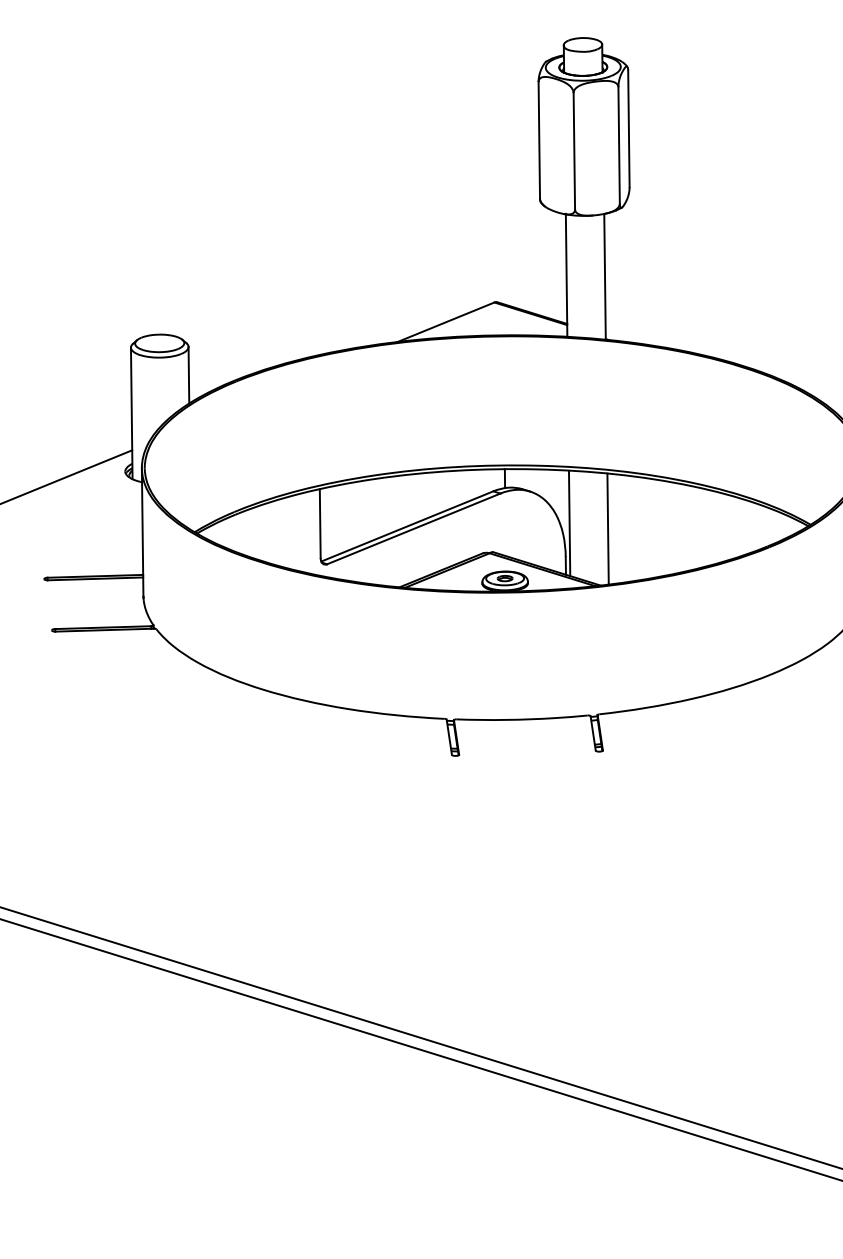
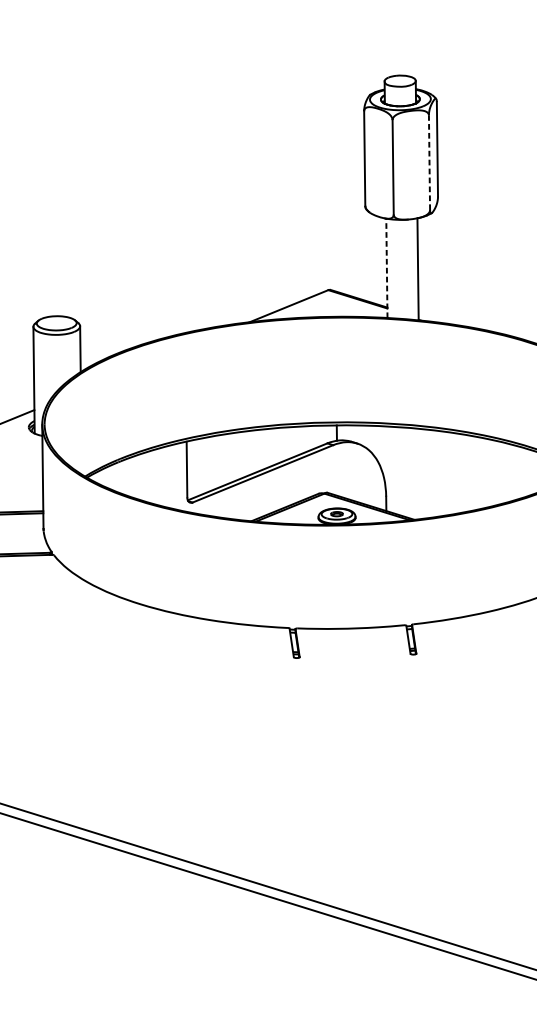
line: (619, 144) -> (429, 161), solid -> dashed
line: (566, 275) -> (386, 268), solid -> dashed
line: (569, 523) -> (389, 469), removed
line: (607, 528) -> (420, 473), removed

